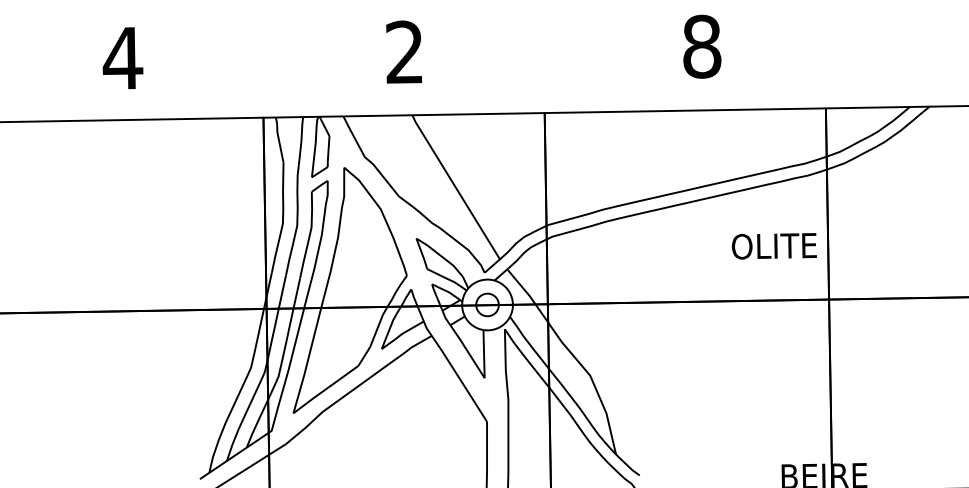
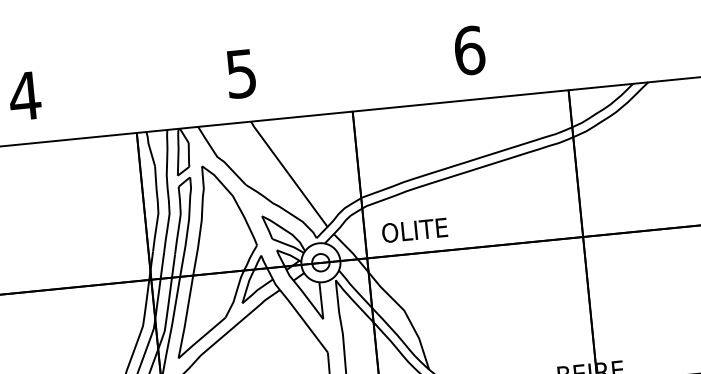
text: (702, 46) -> (469, 50), 8 -> 6
text: (404, 52) -> (241, 73), 2 -> 5
text: (774, 246) -> (414, 230), moved

